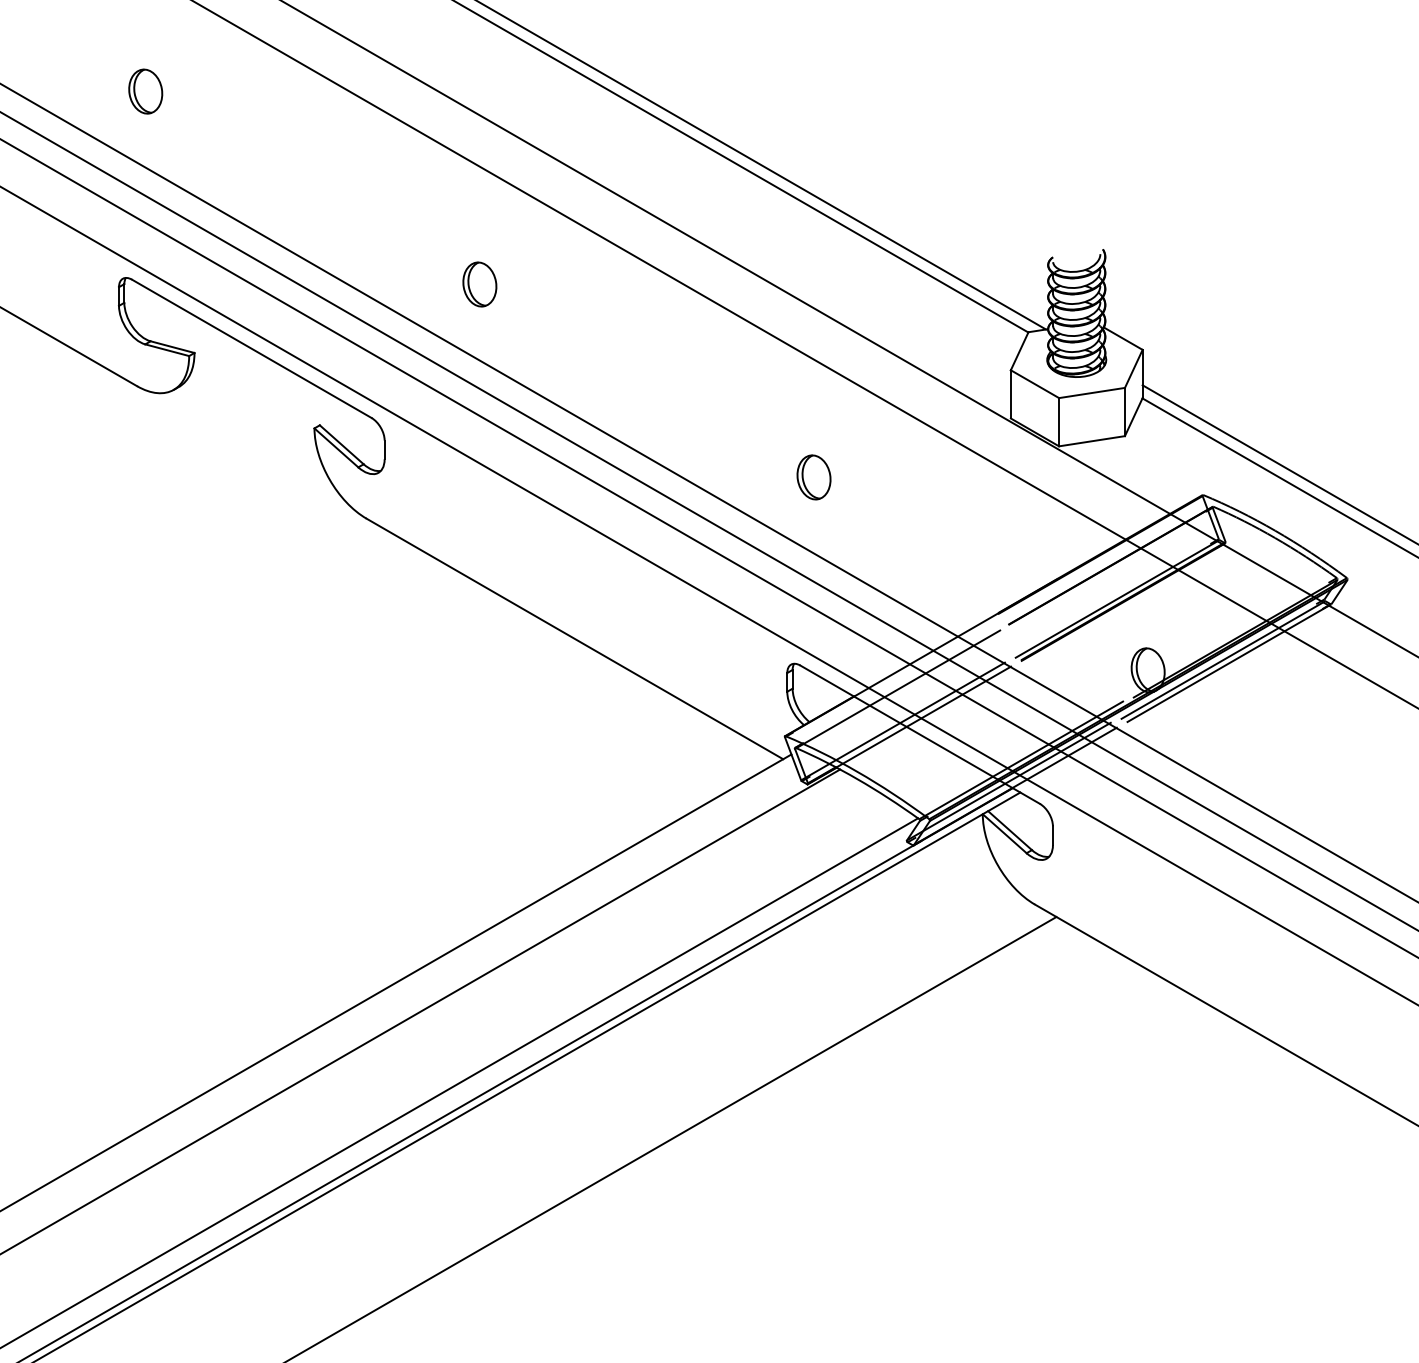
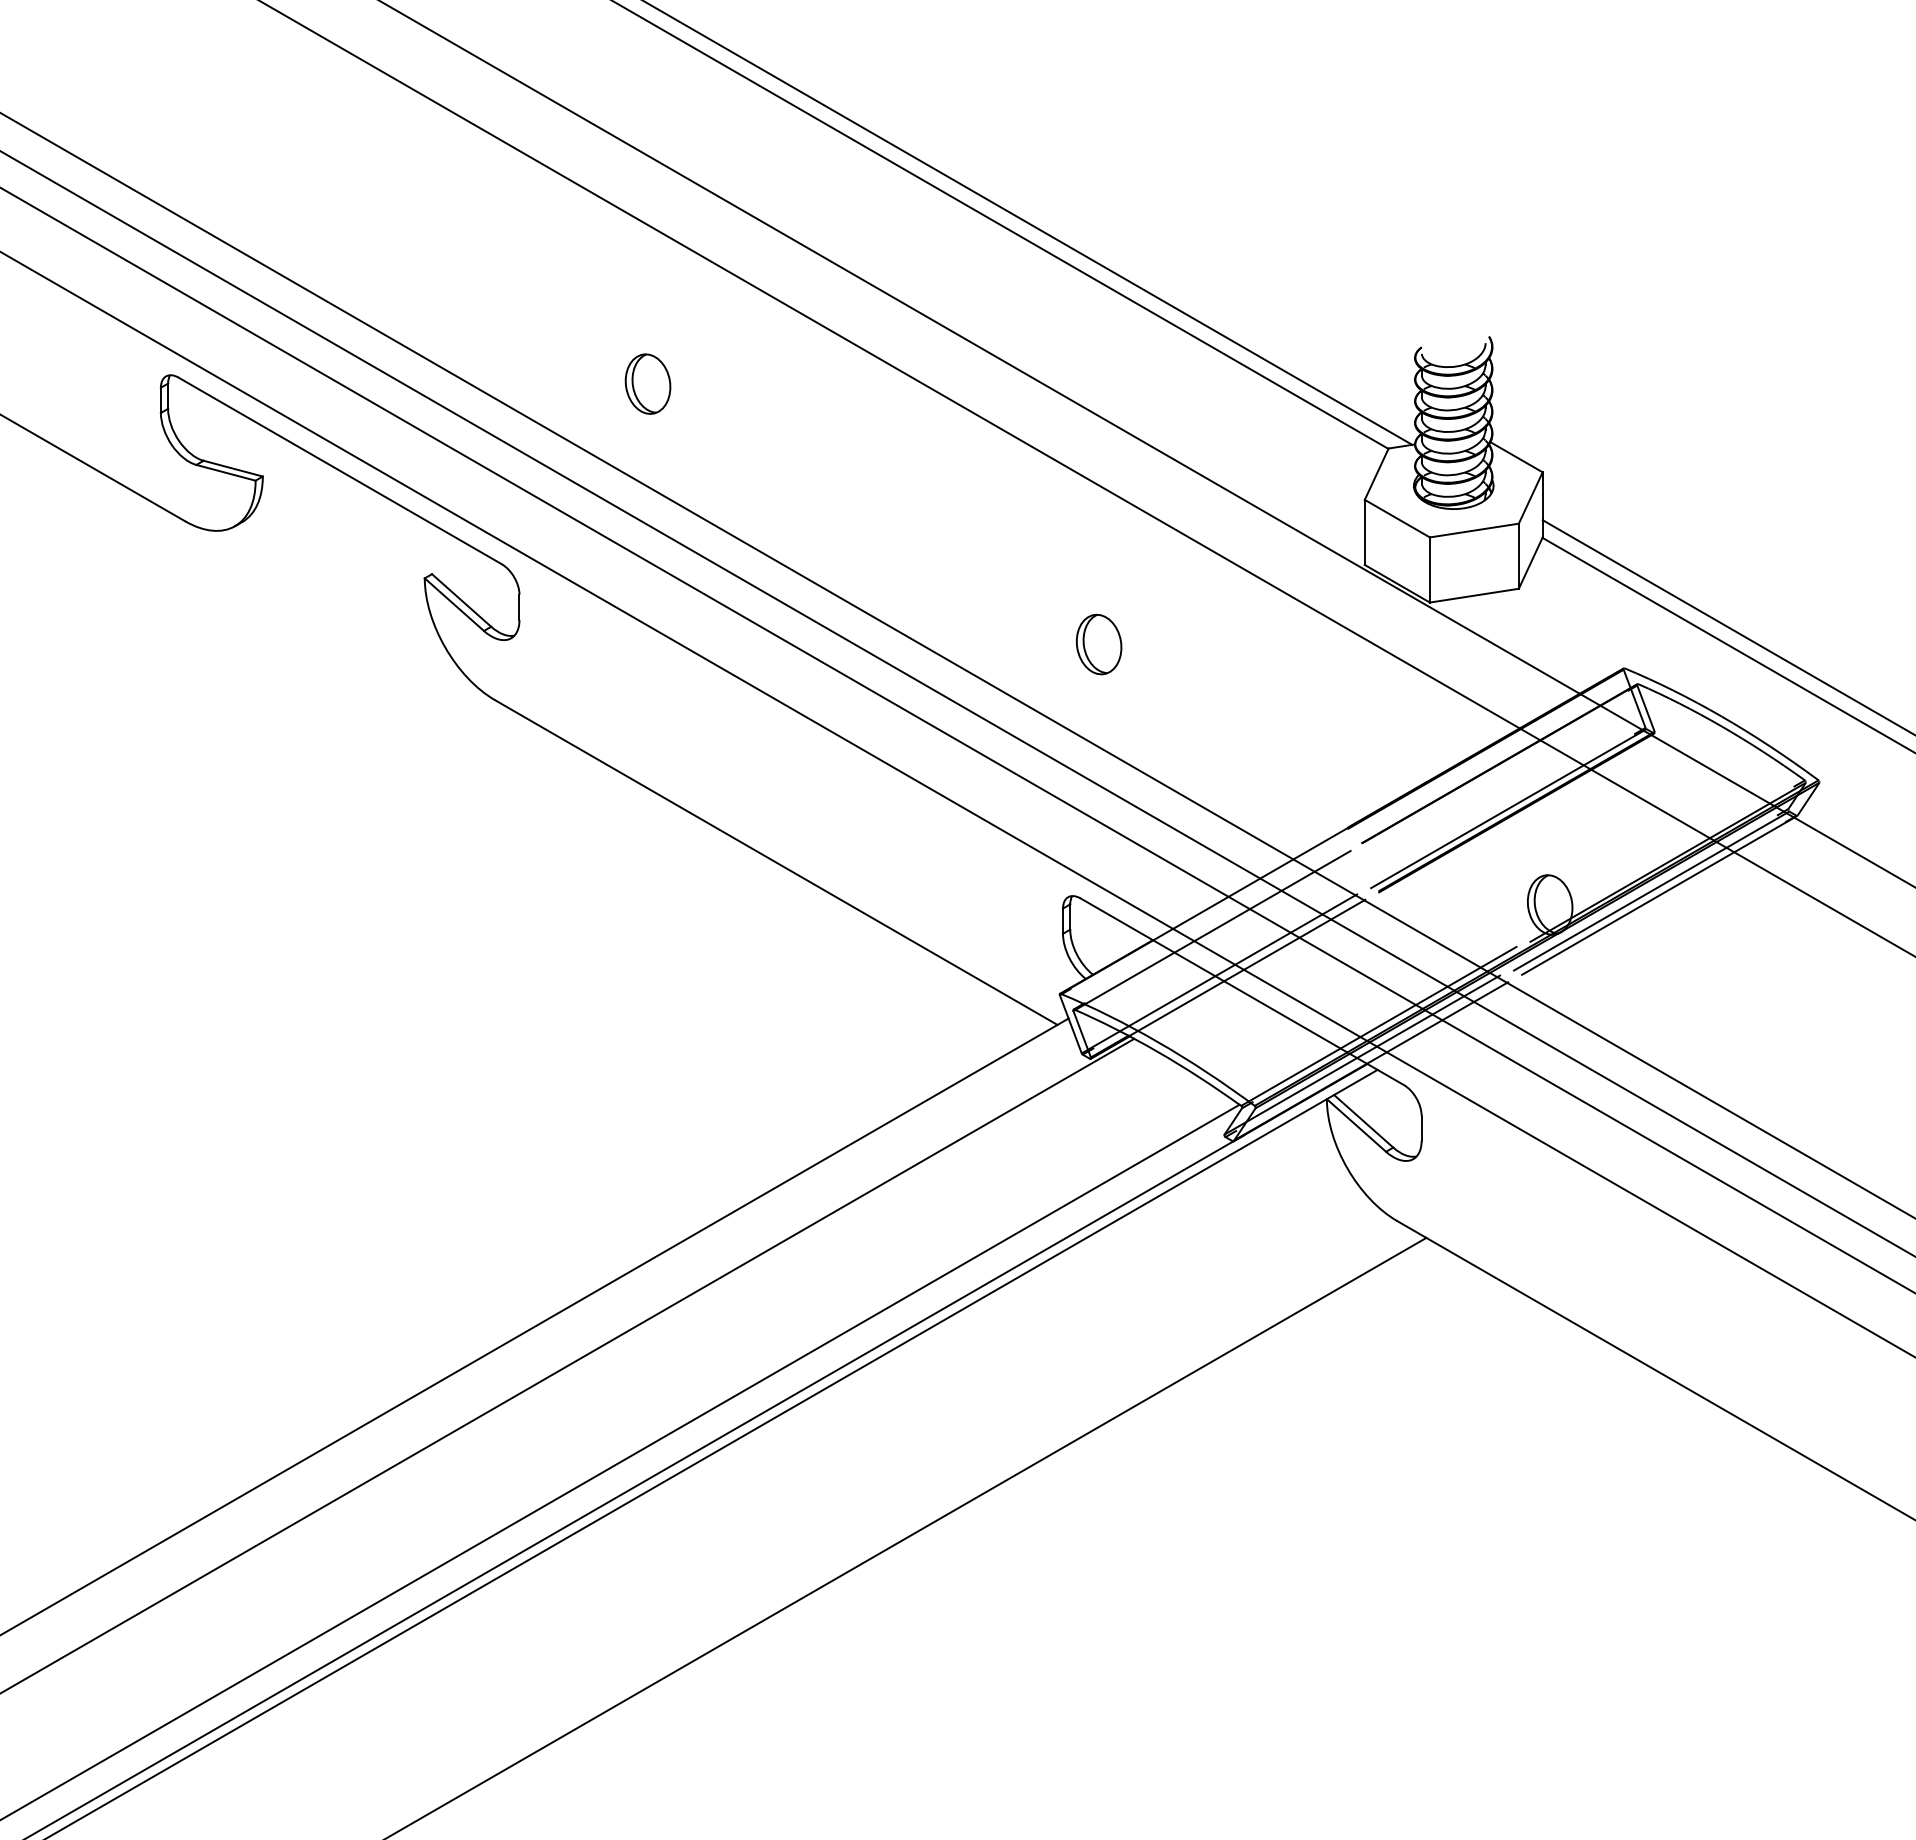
part: (145, 91) -> (196, 123), removed

